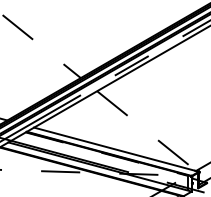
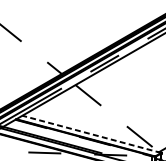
line: (116, 149) -> (91, 134), solid -> dashed

